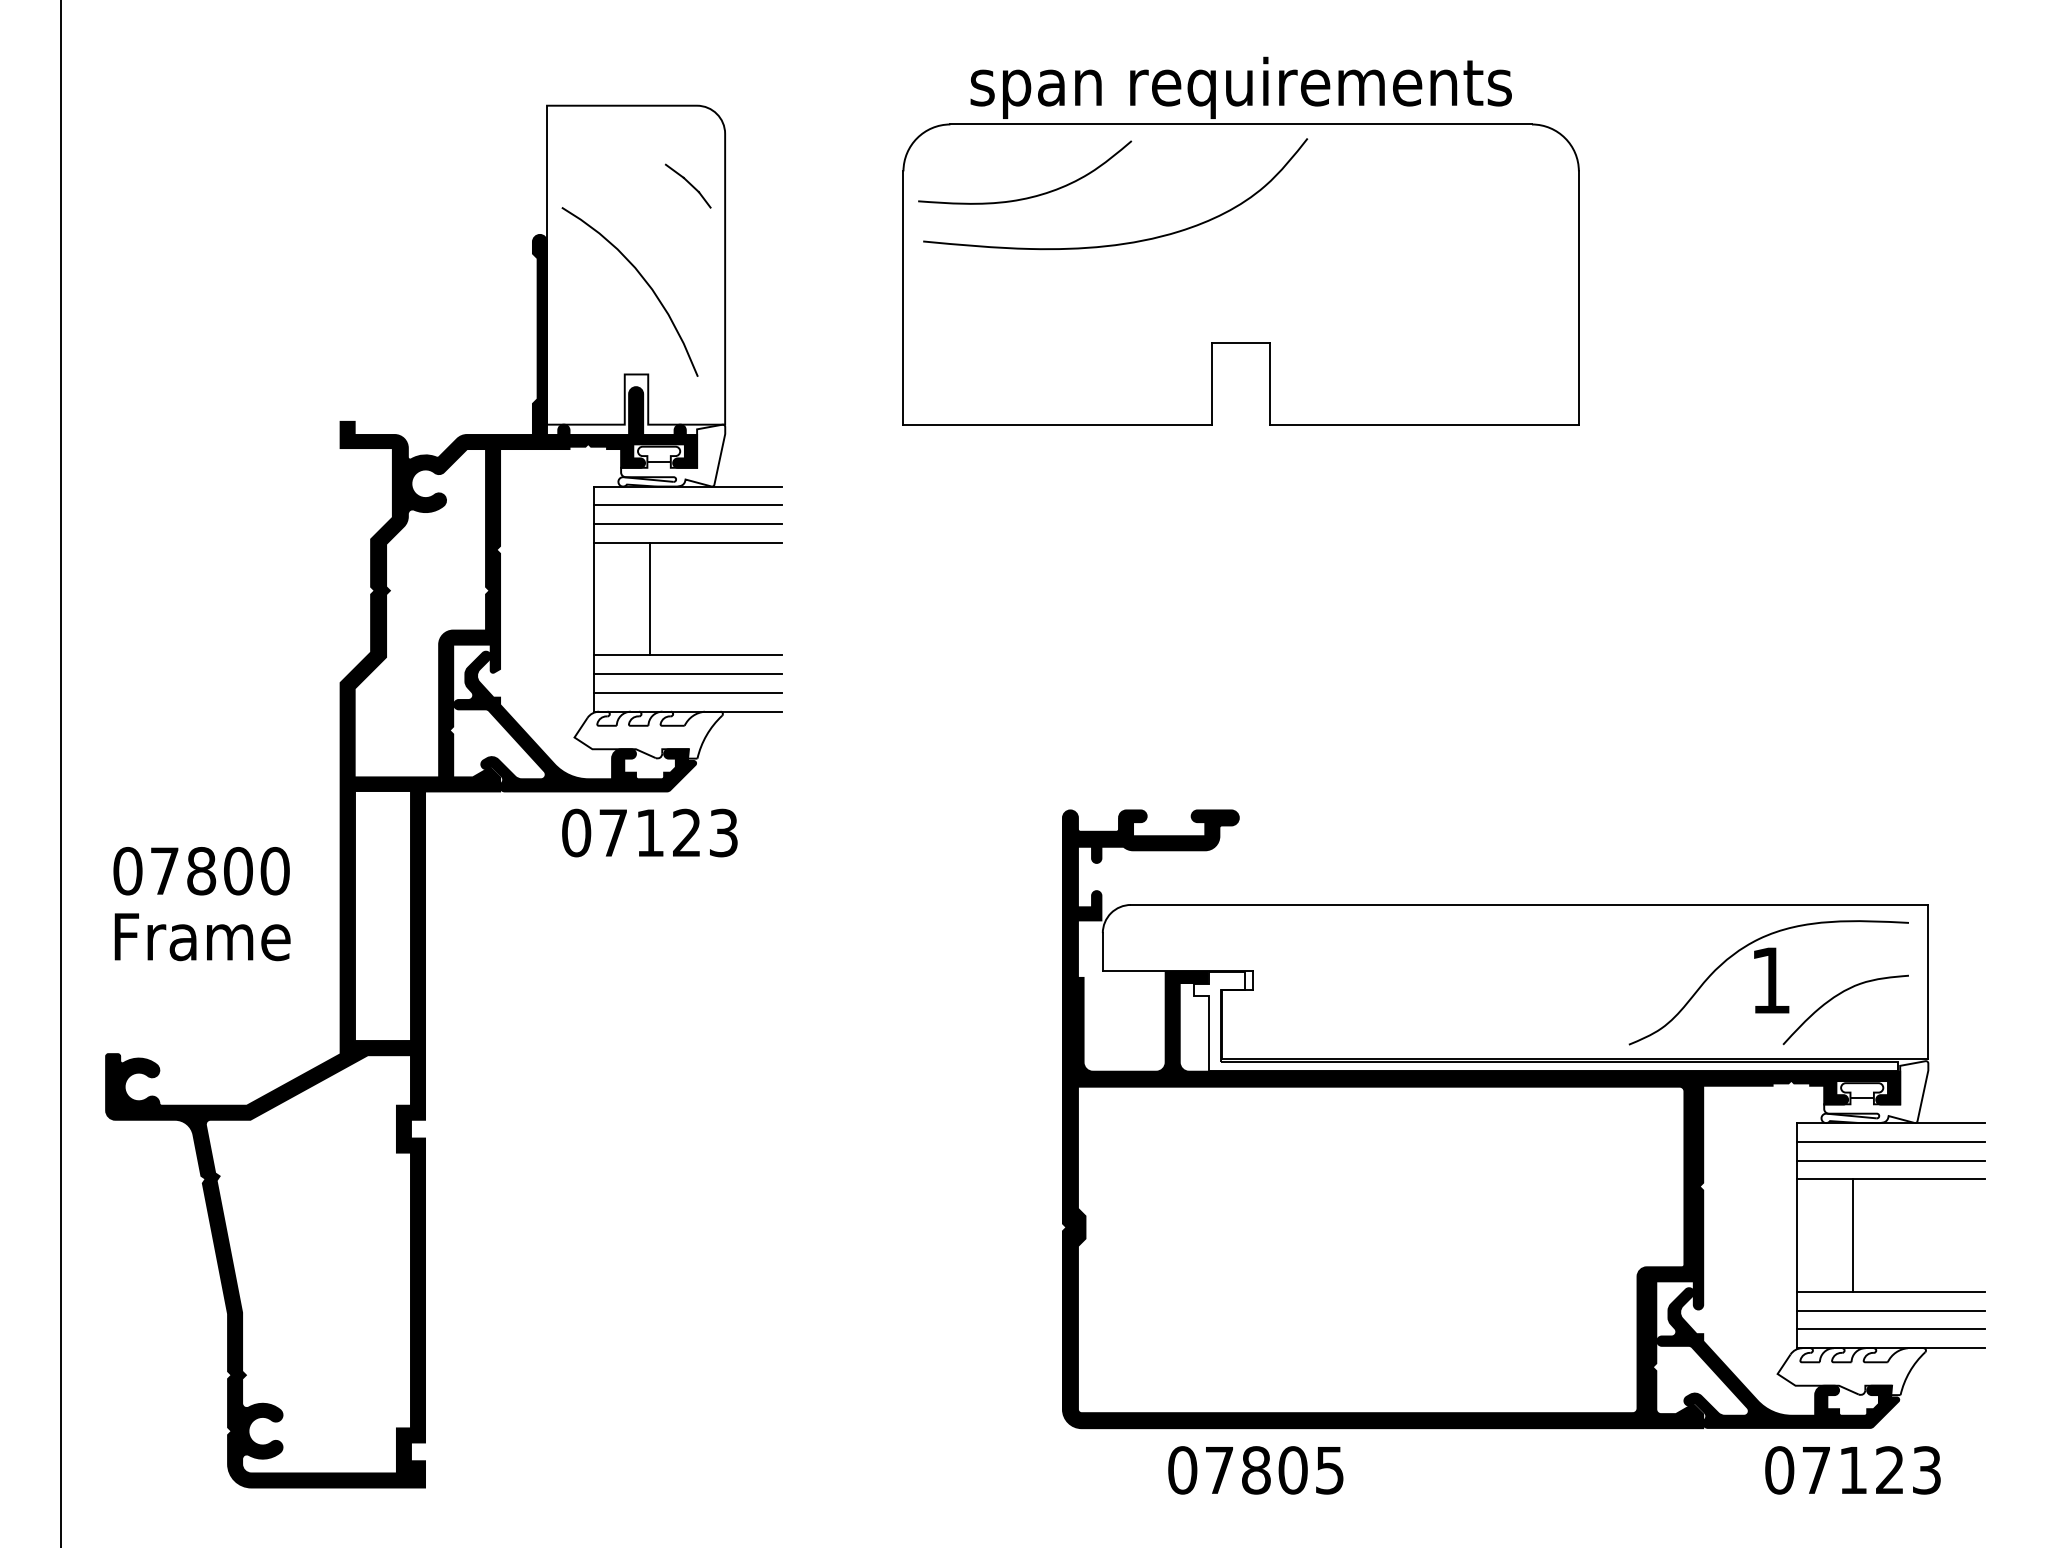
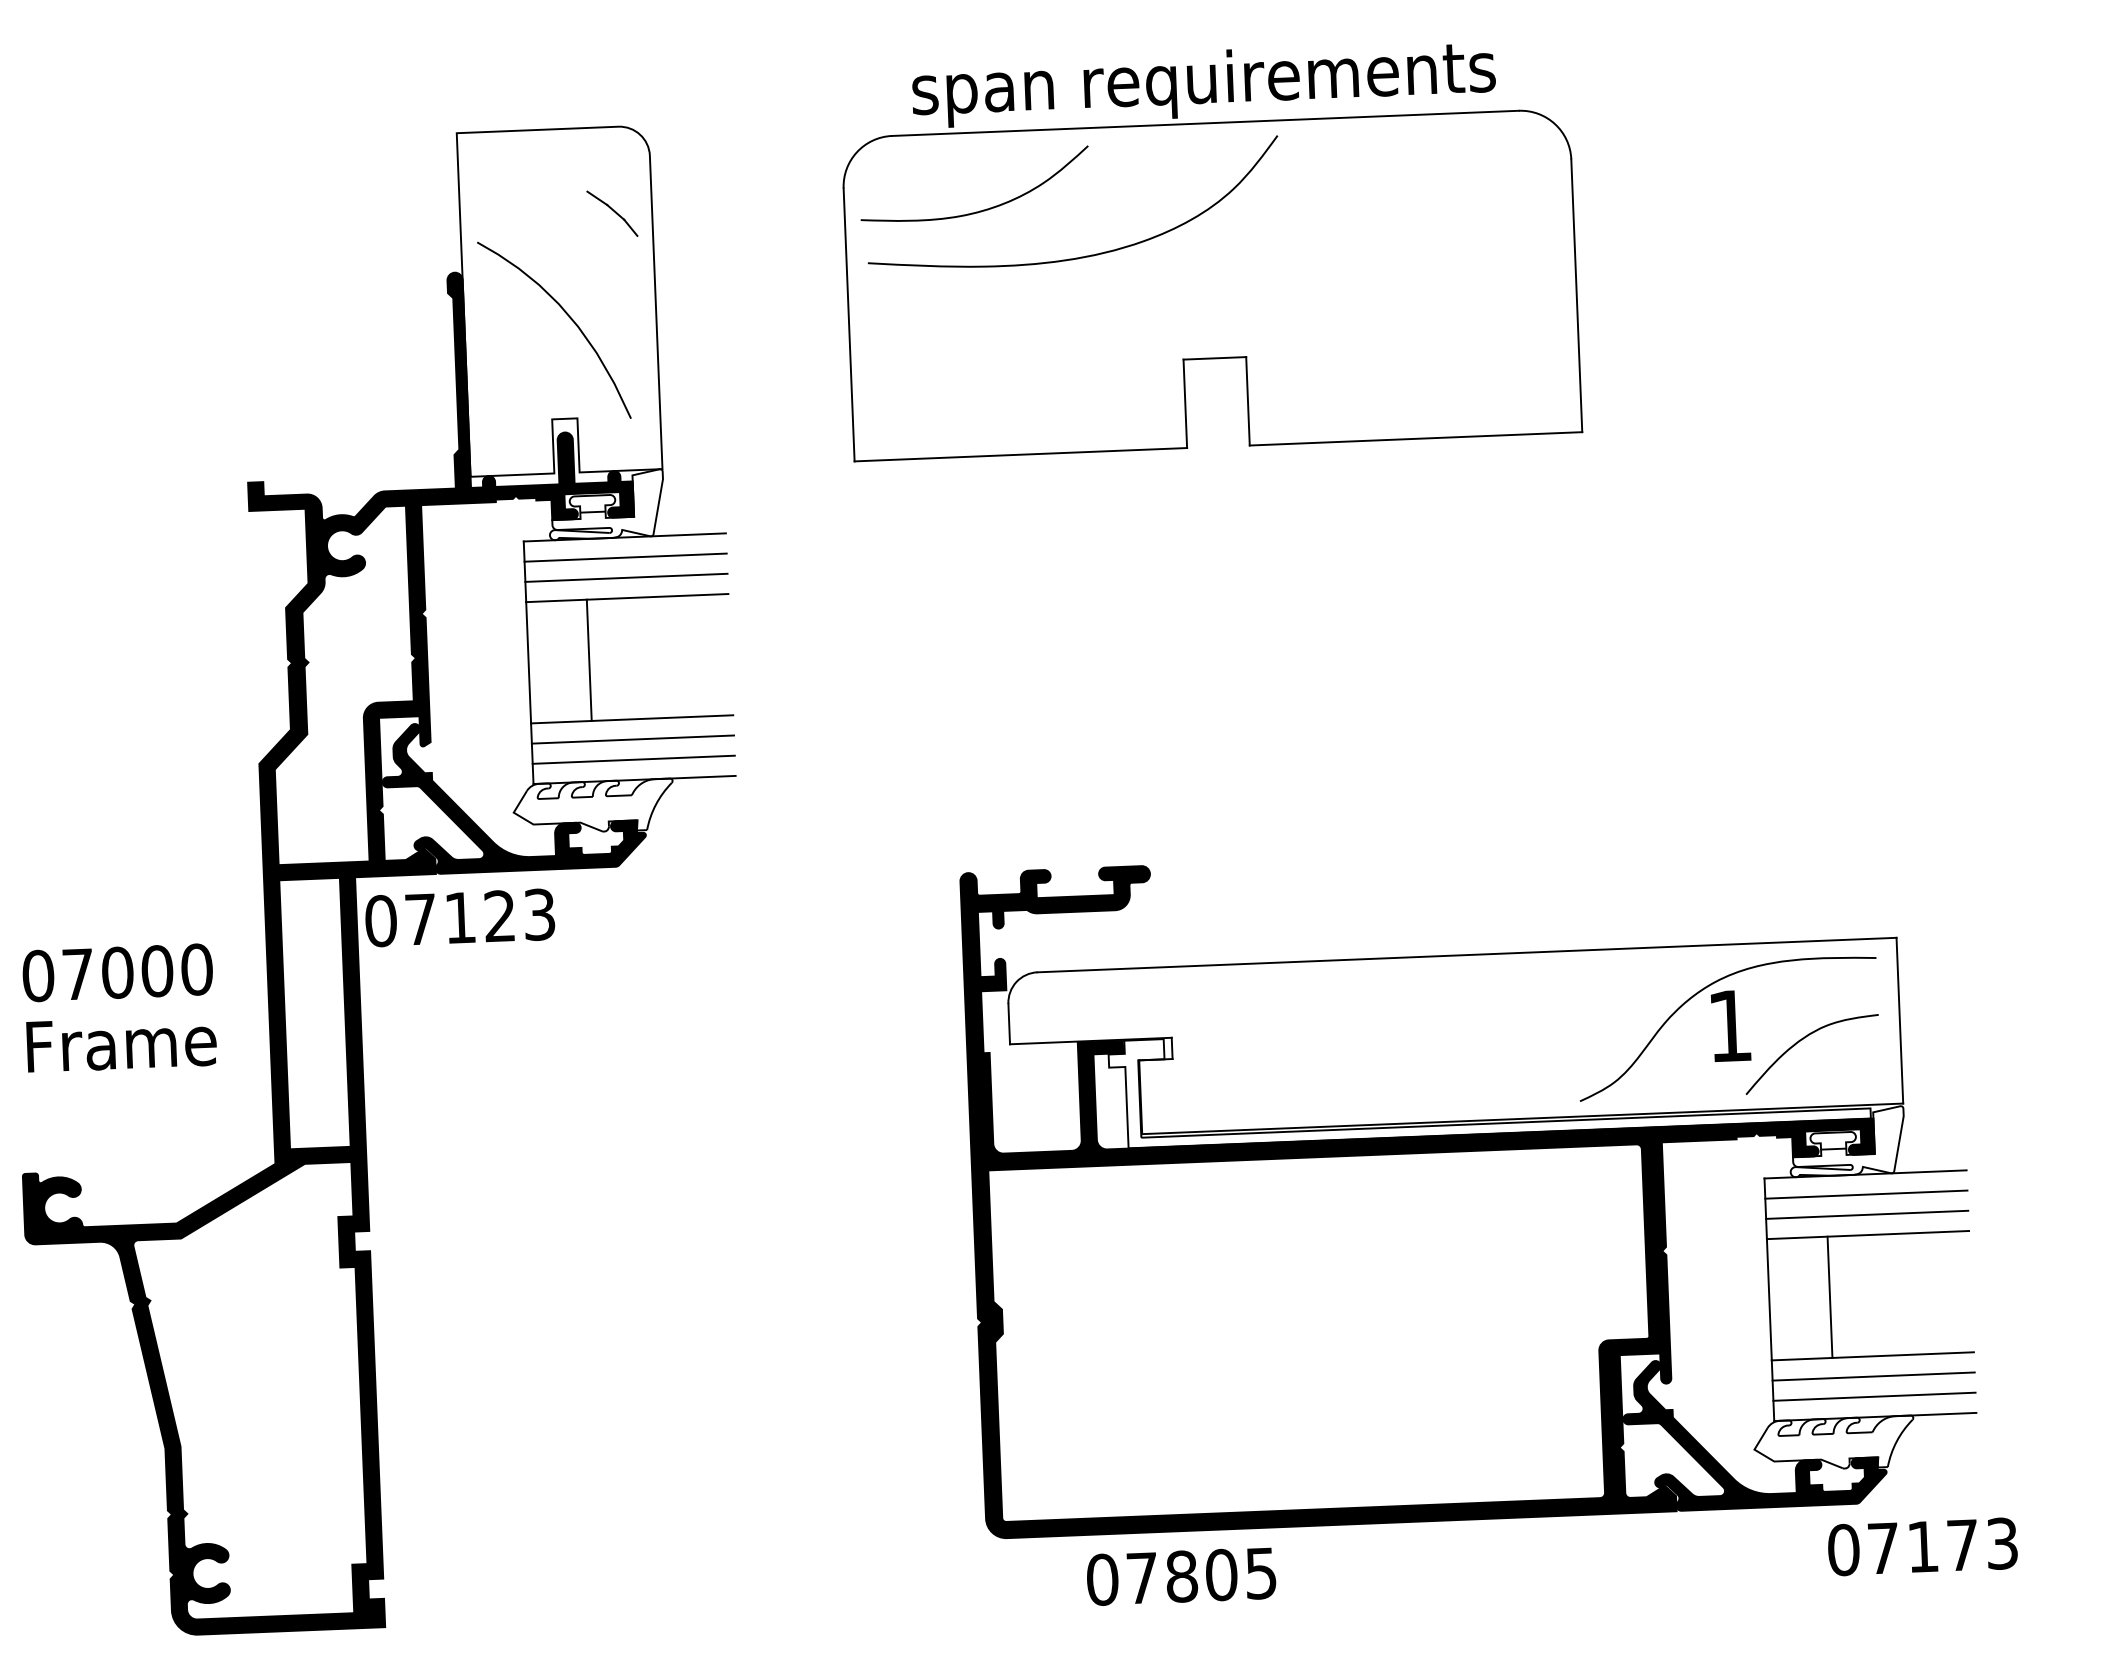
text: (649, 832) -> (459, 917), moved
text: (201, 871) -> (117, 973), 07800 -> 07000
part: (1523, 1119) -> (1469, 1186), moved
text: (1889, 1469) -> (1962, 1544), 07123 -> 07173
text: (1255, 1470) -> (1181, 1576), moved

